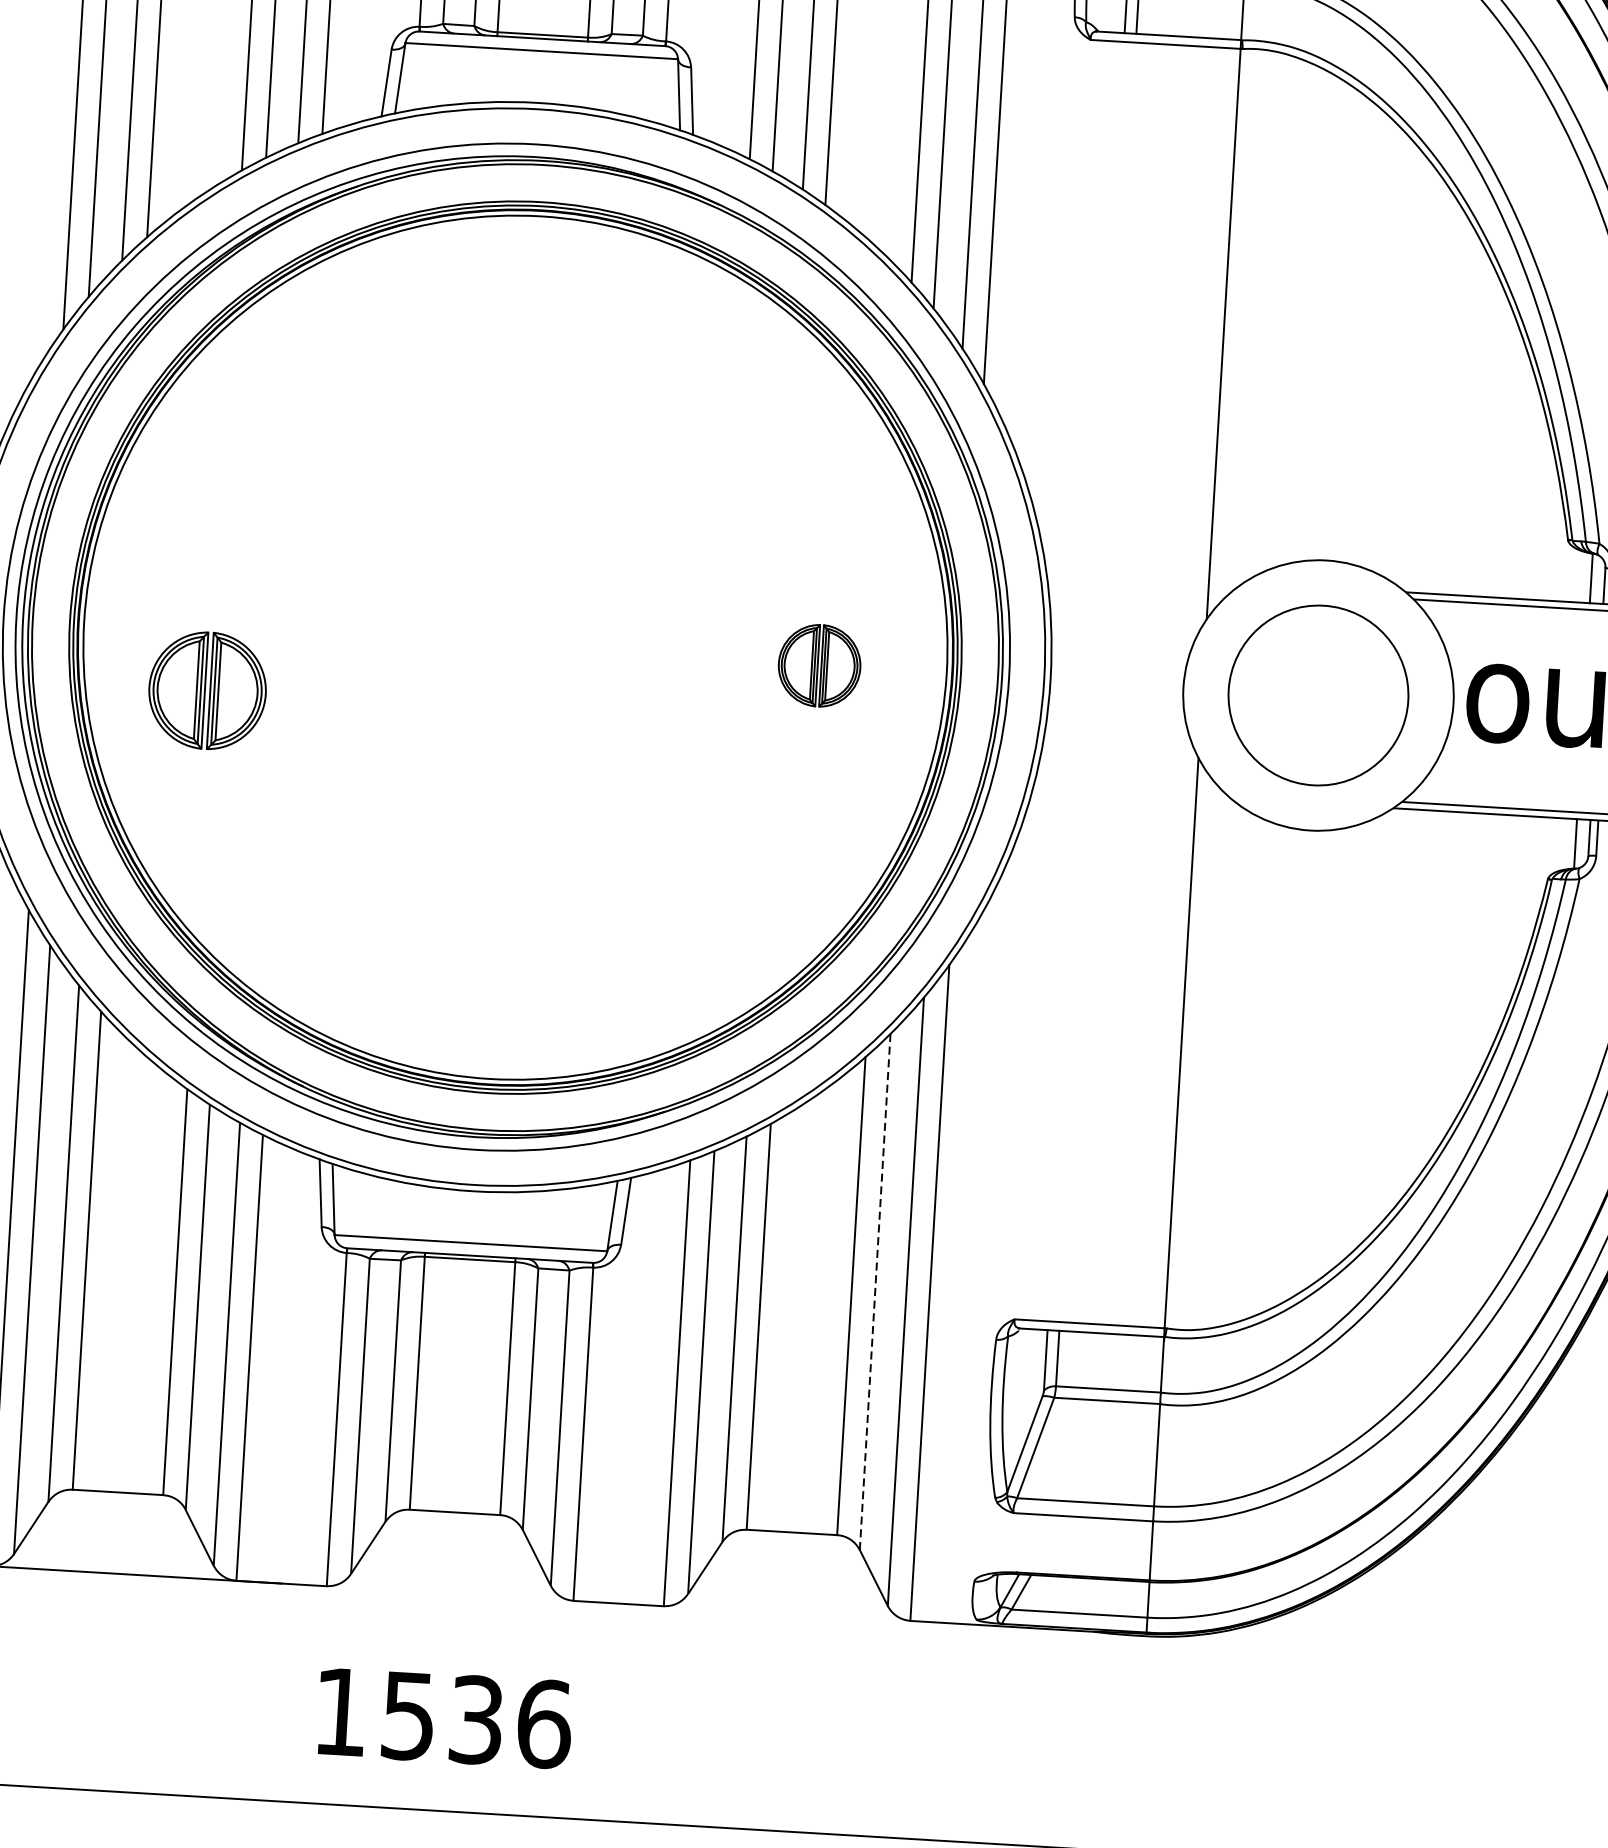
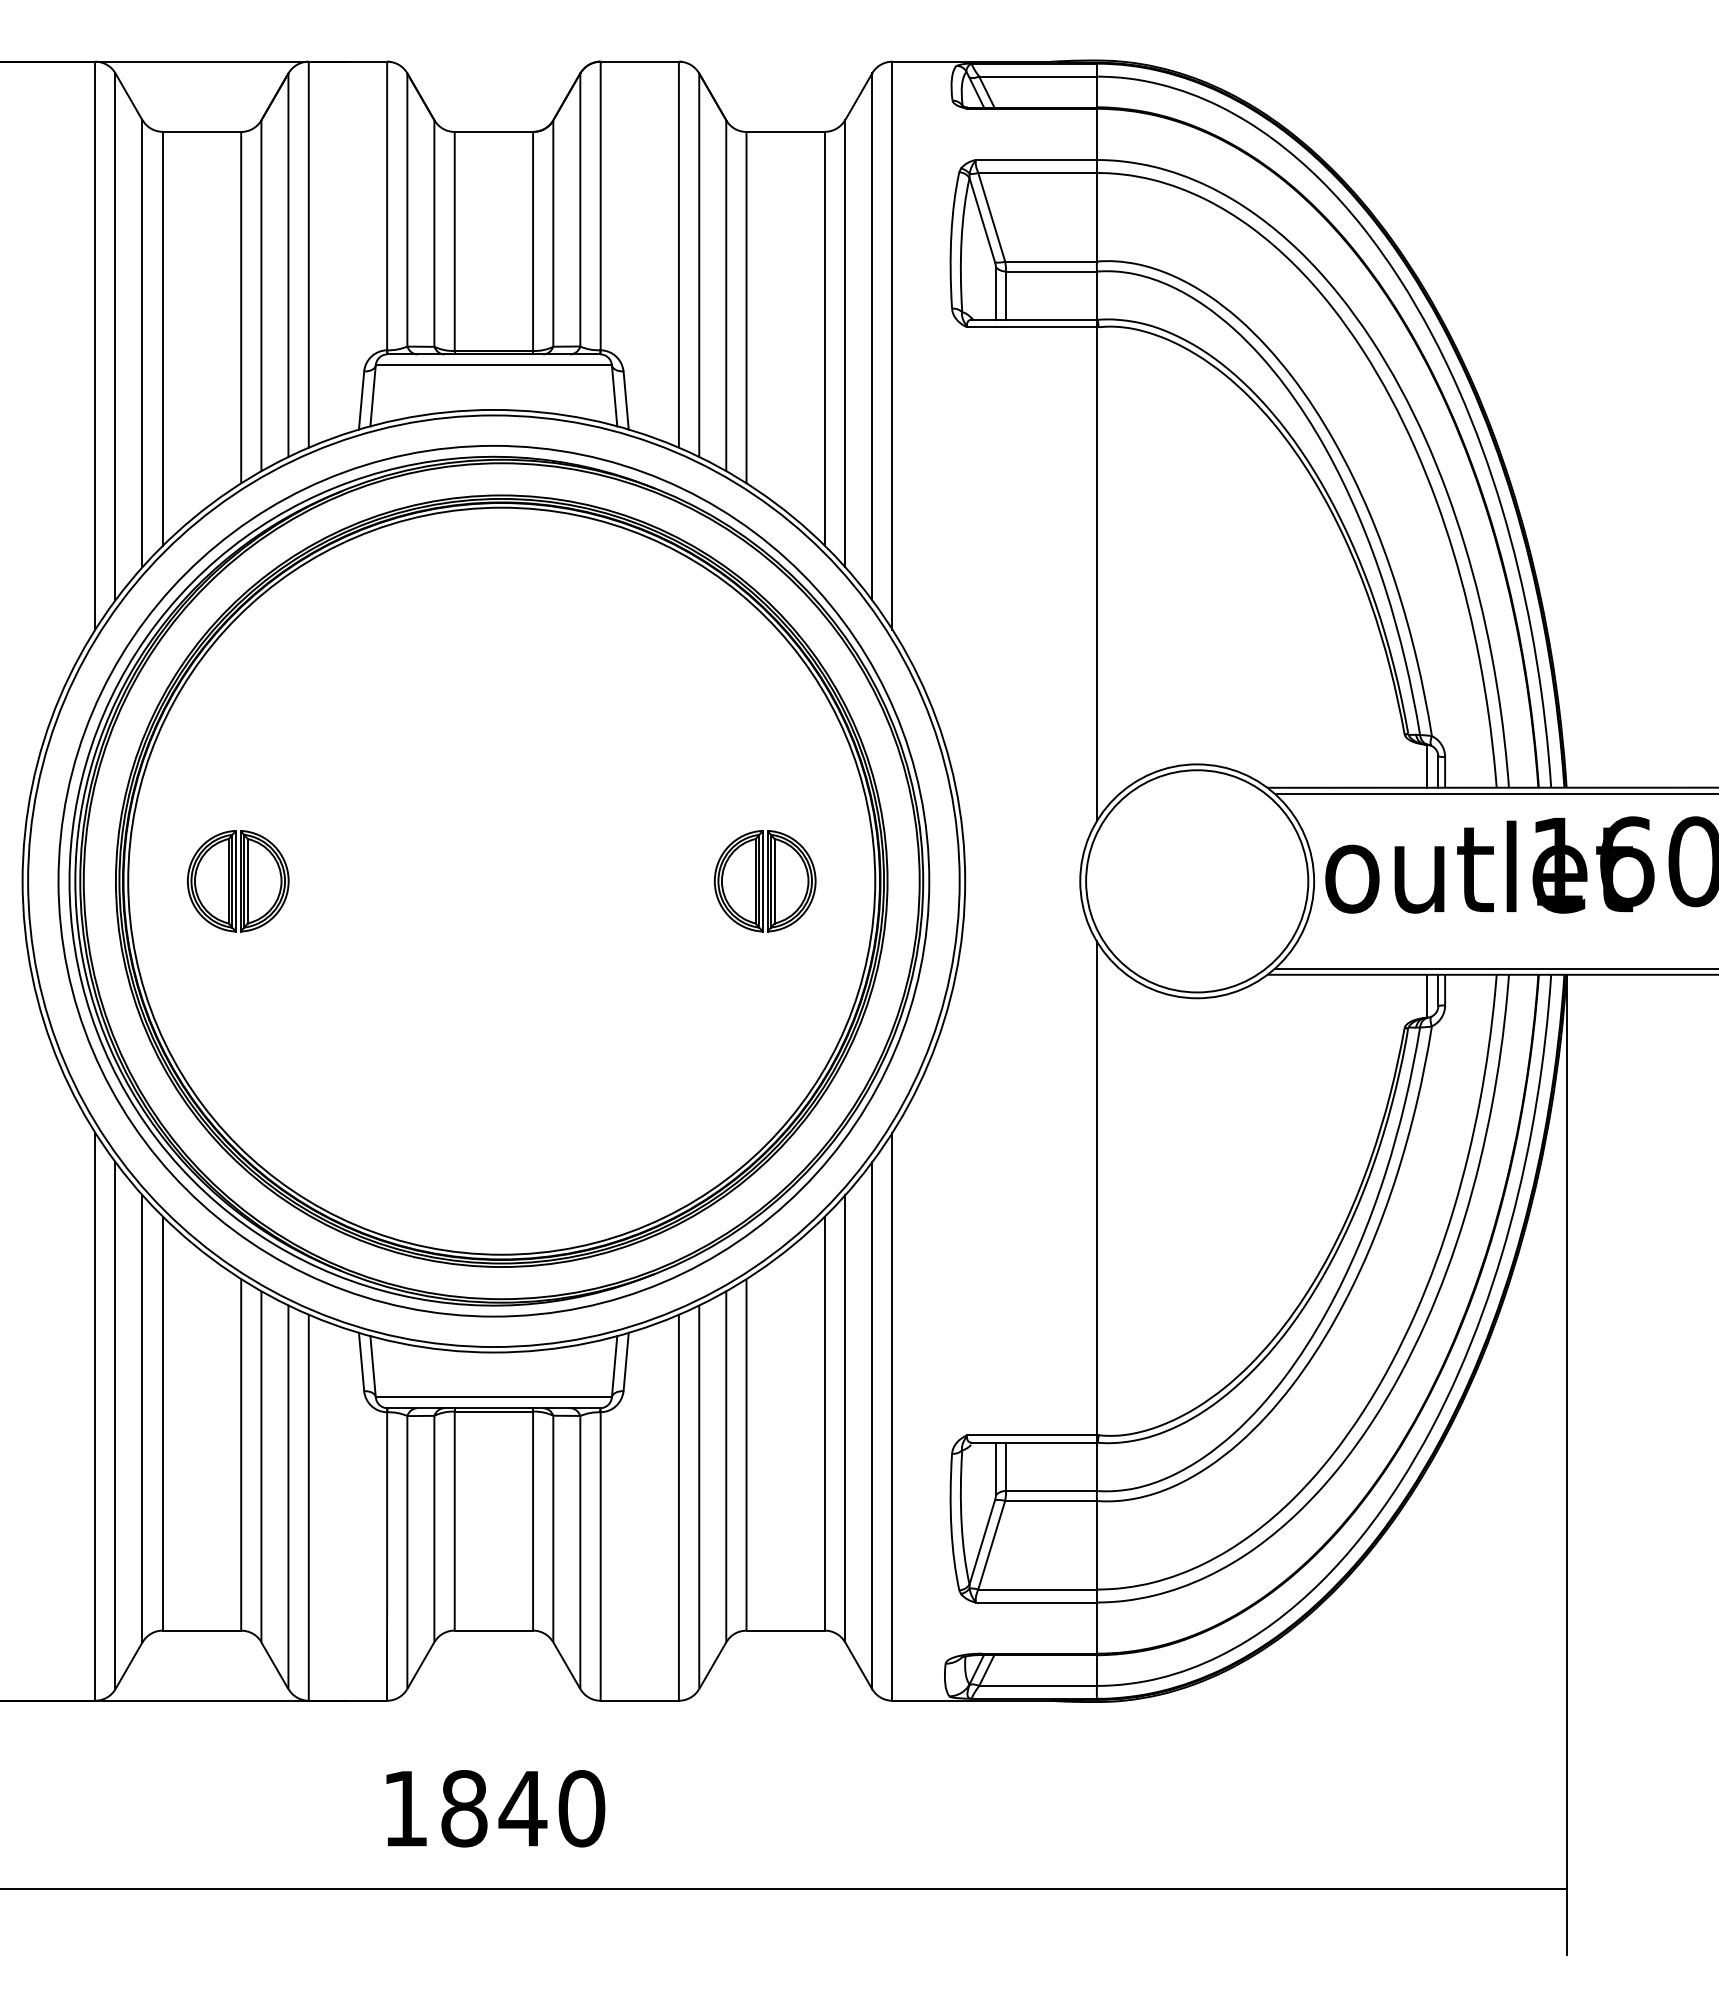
part: (818, 666) -> (764, 881), size x1.43
part: (207, 691) -> (238, 881), moved
circle: (1318, 695) -> (1197, 881), size x1.43
line: (875, 1291) -> (845, 1418), dashed -> solid
text: (476, 1719) -> (523, 1808), 1536 -> 1840

